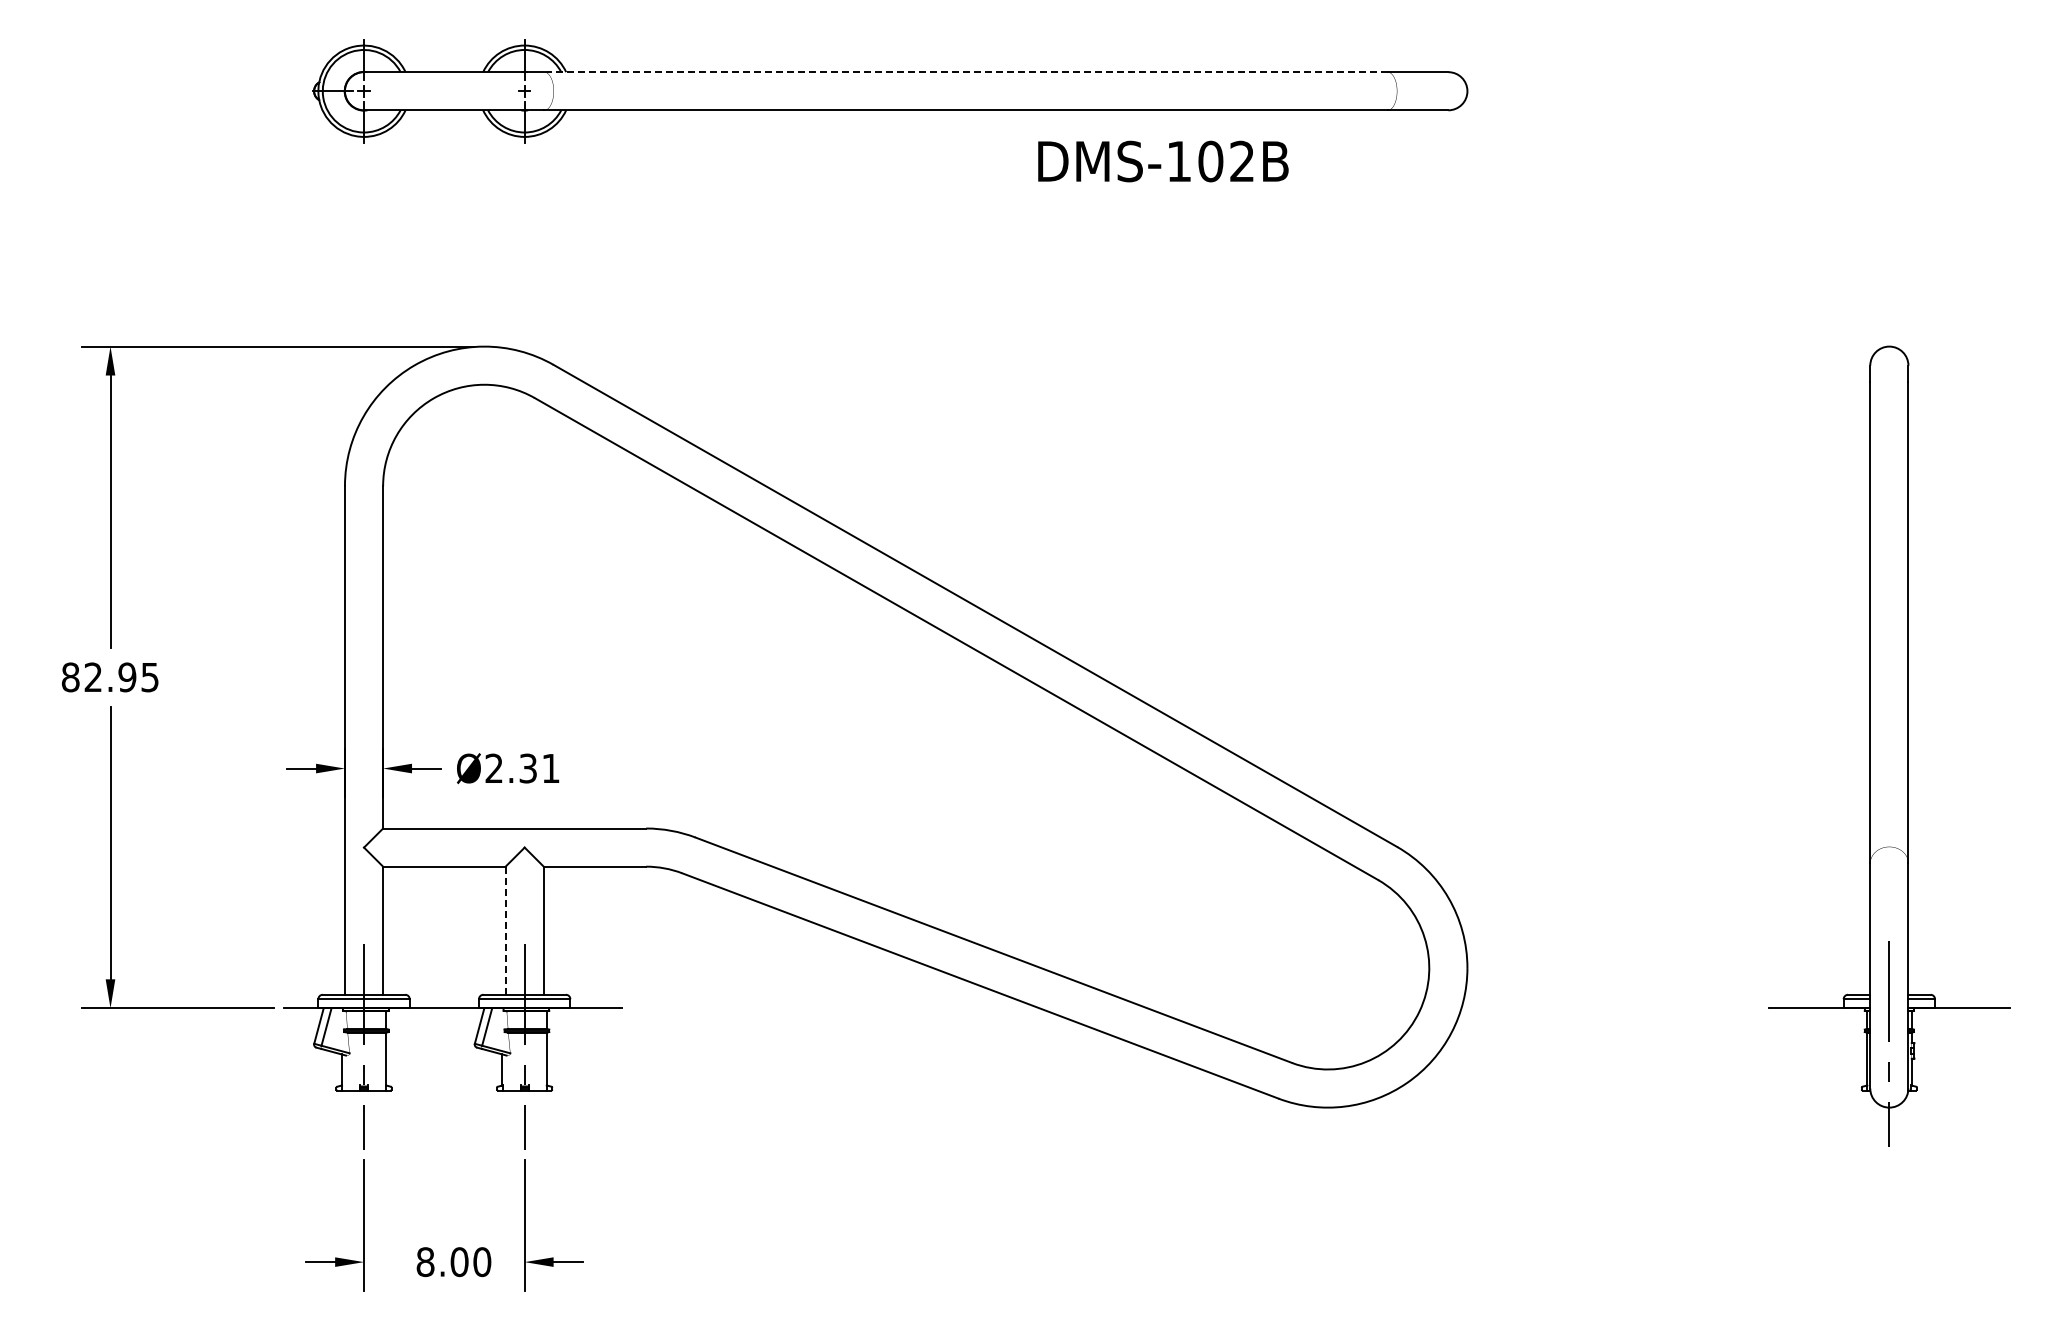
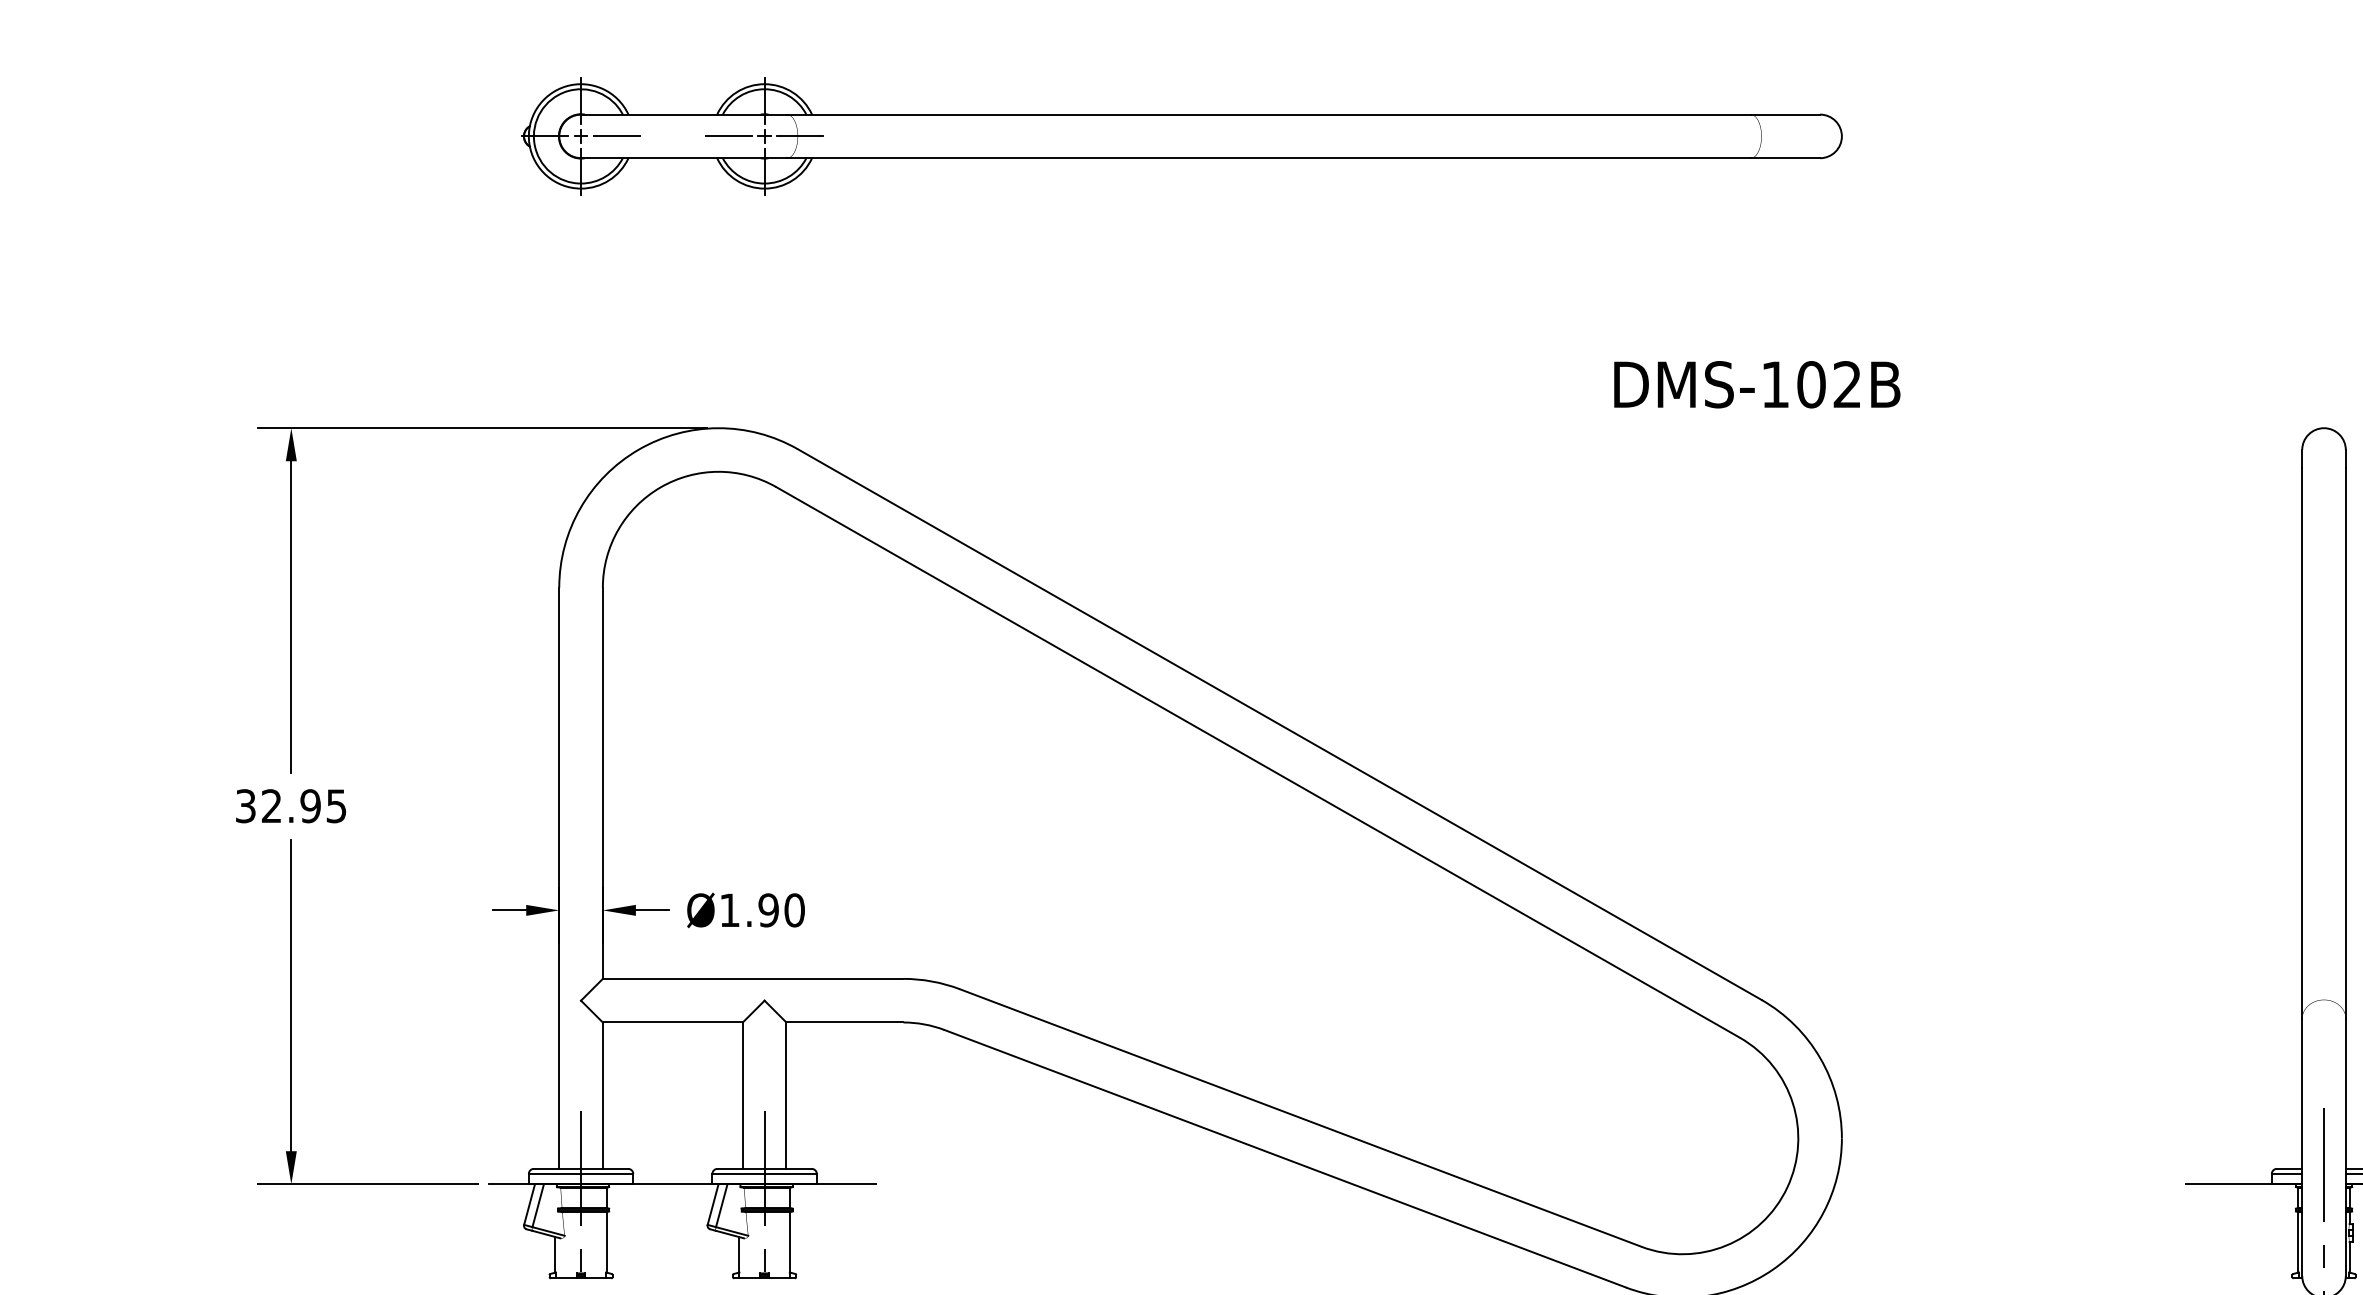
line: (965, 72) -> (1268, 114), dashed -> solid
line: (395, 91) -> (616, 136), added
line: (493, 91) -> (728, 136), added
line: (555, 91) -> (799, 136), added
text: (1163, 161) -> (1757, 384), moved
text: (70, 677) -> (245, 806), 82.95 -> 32.95
text: (522, 768) -> (762, 910), Ø2.31 -> Ø1.90
line: (505, 931) -> (742, 1096), dashed -> solid

